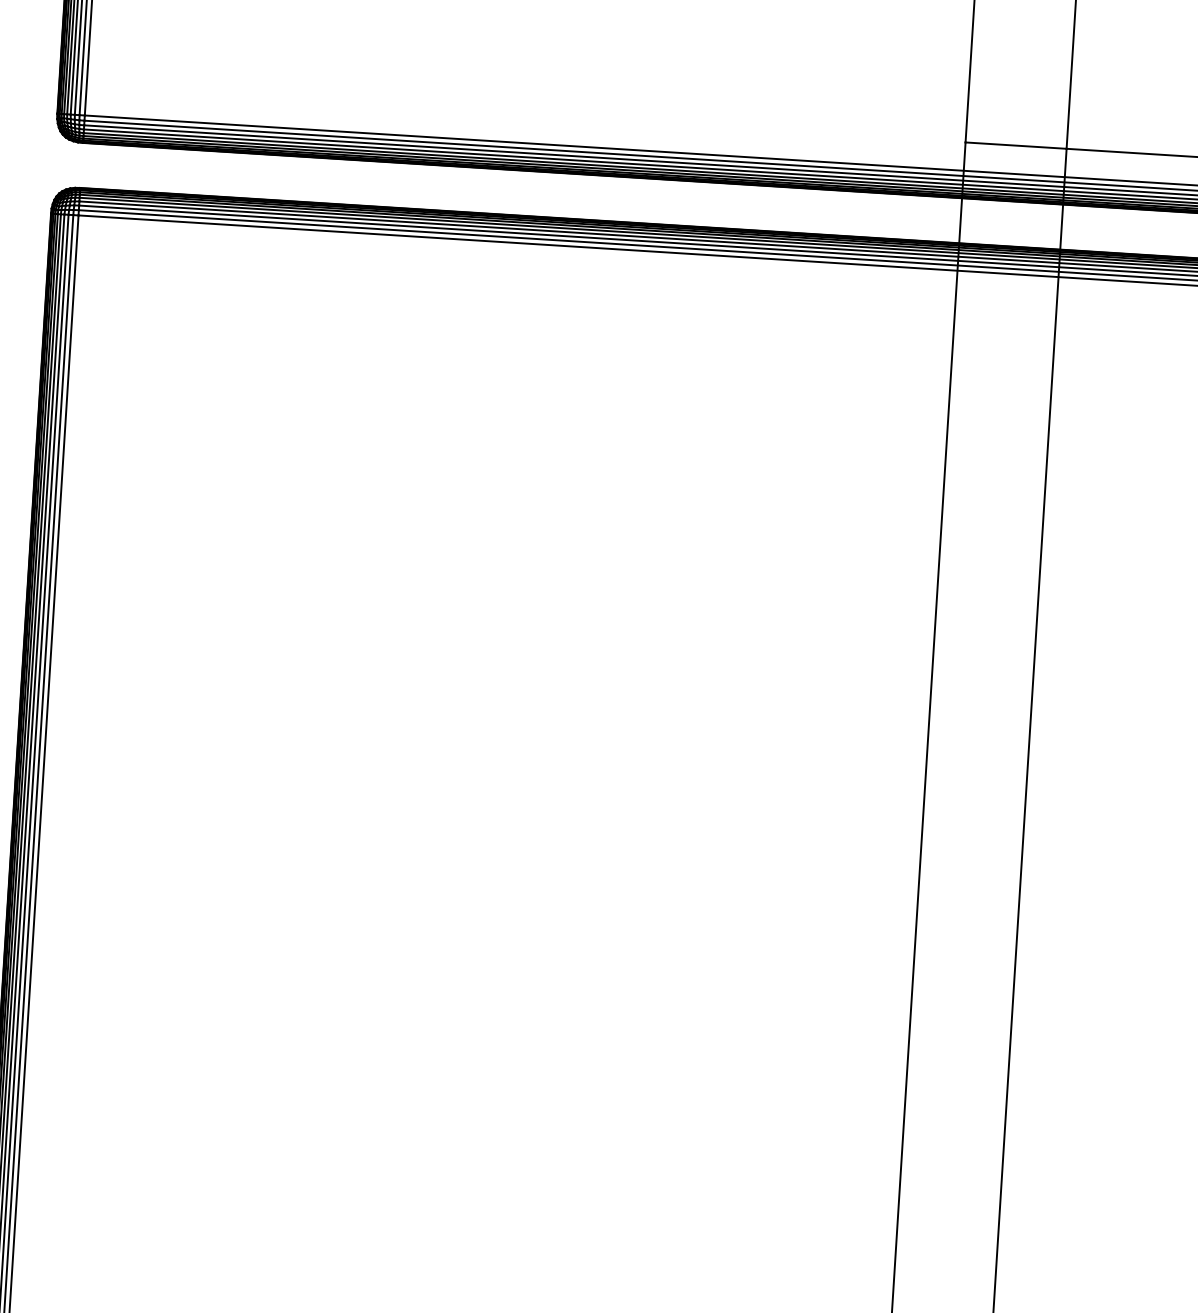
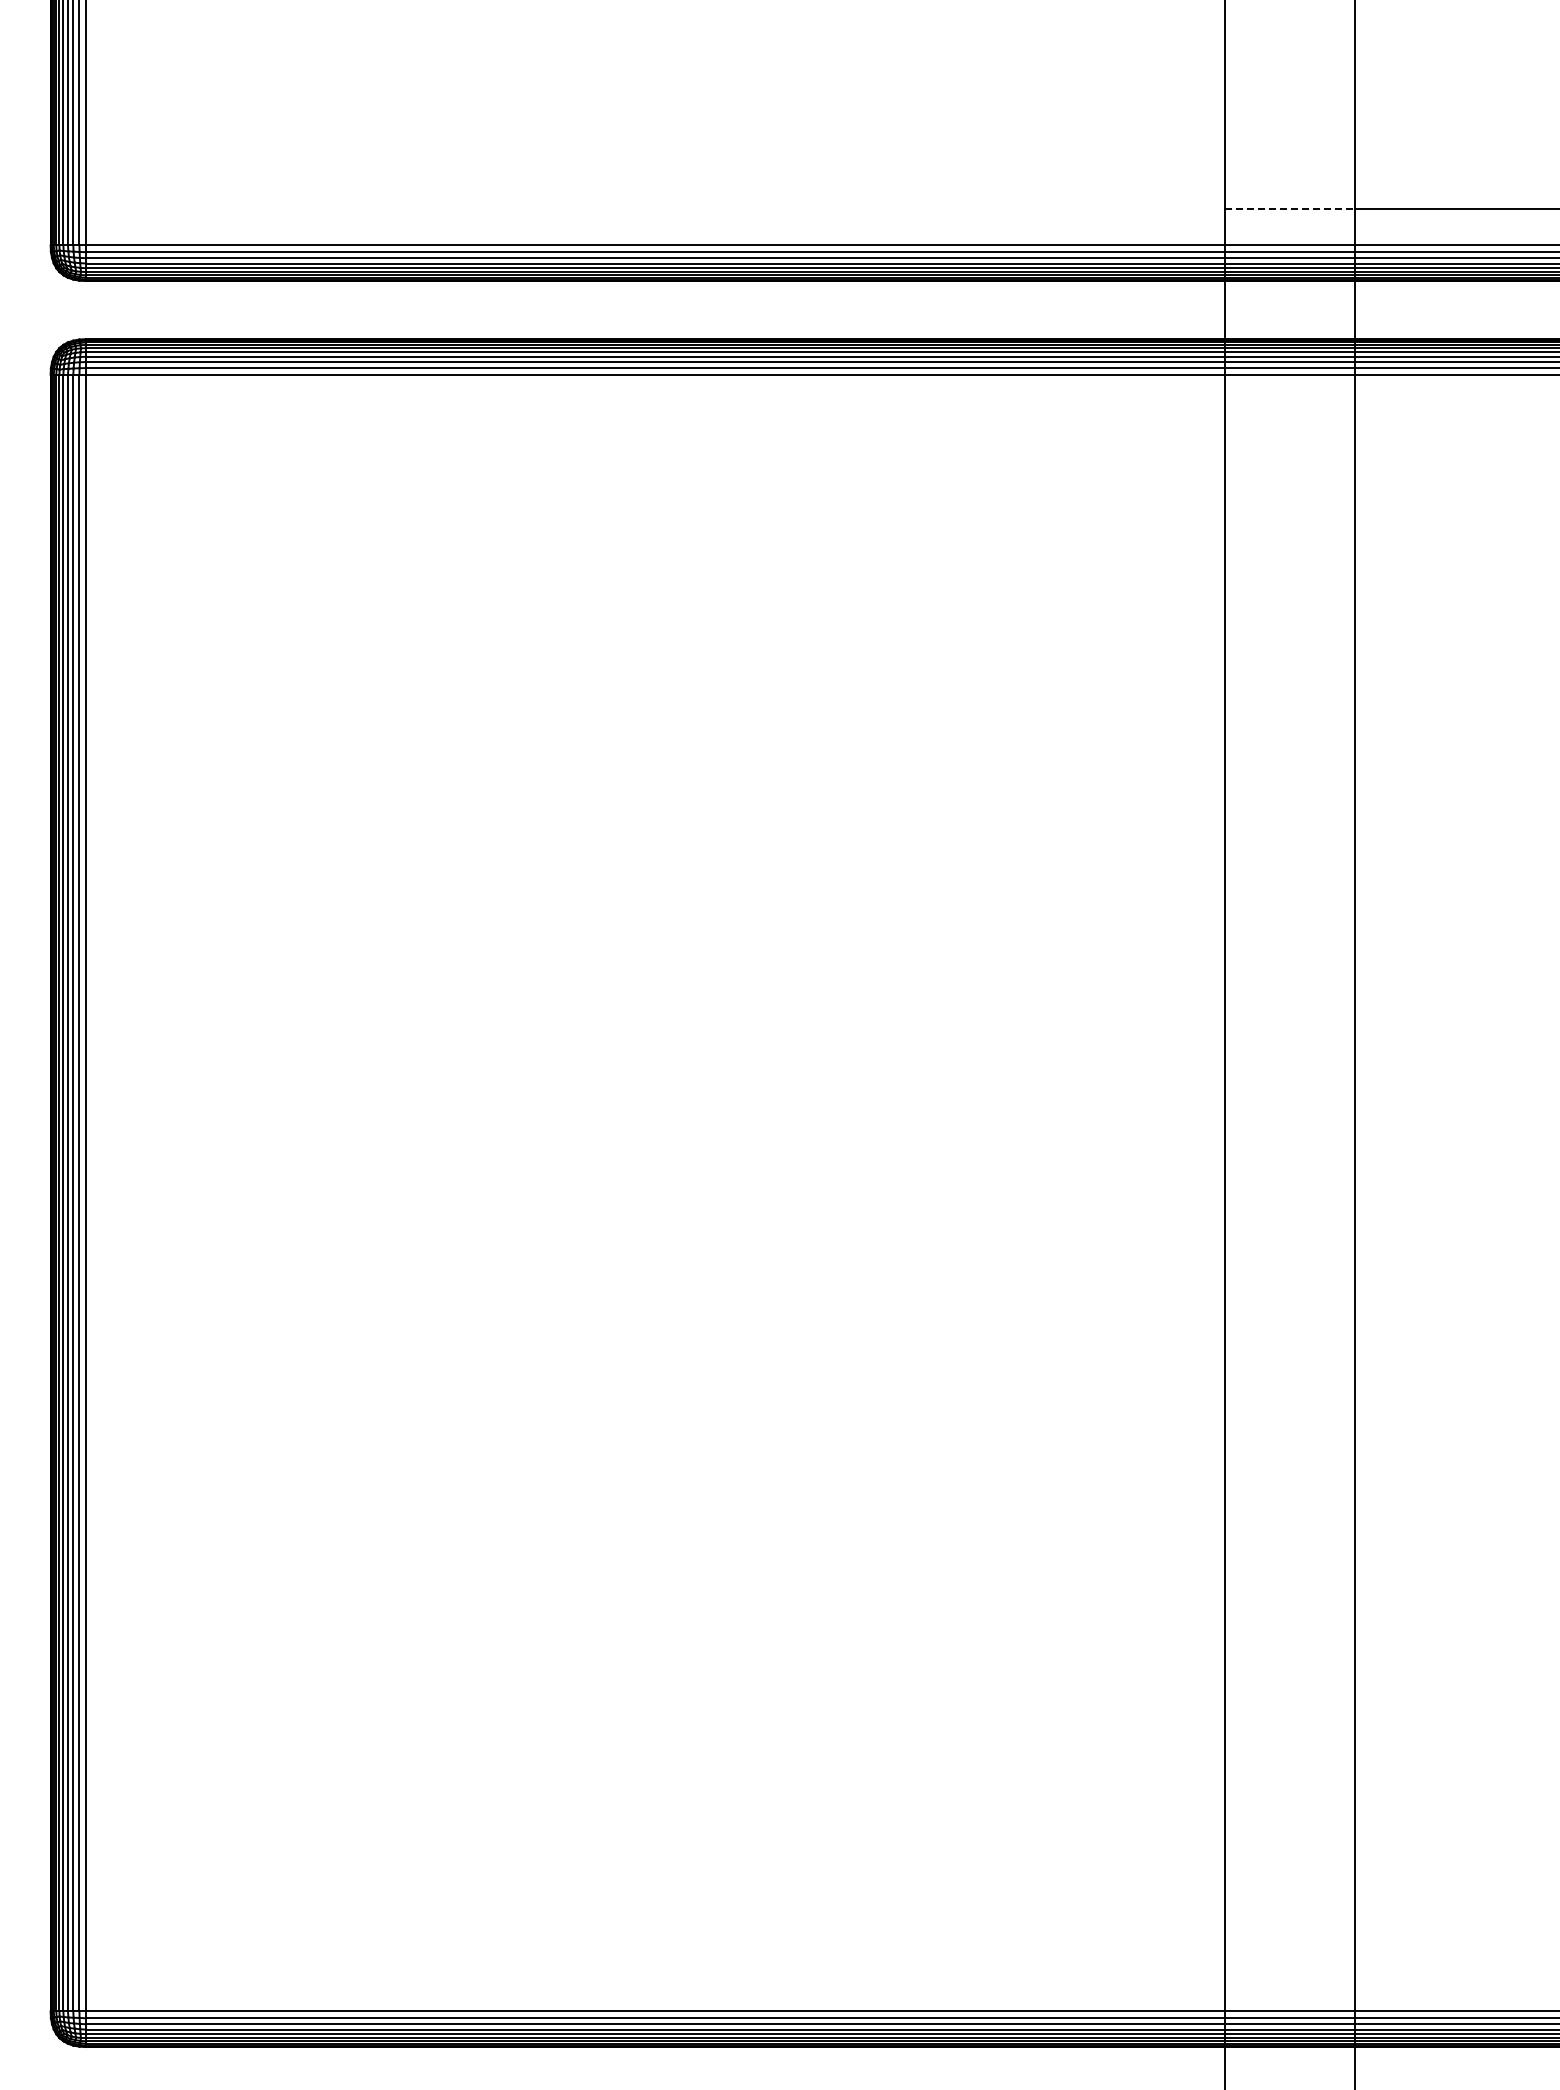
line: (1016, 145) -> (1290, 208), solid -> dashed

